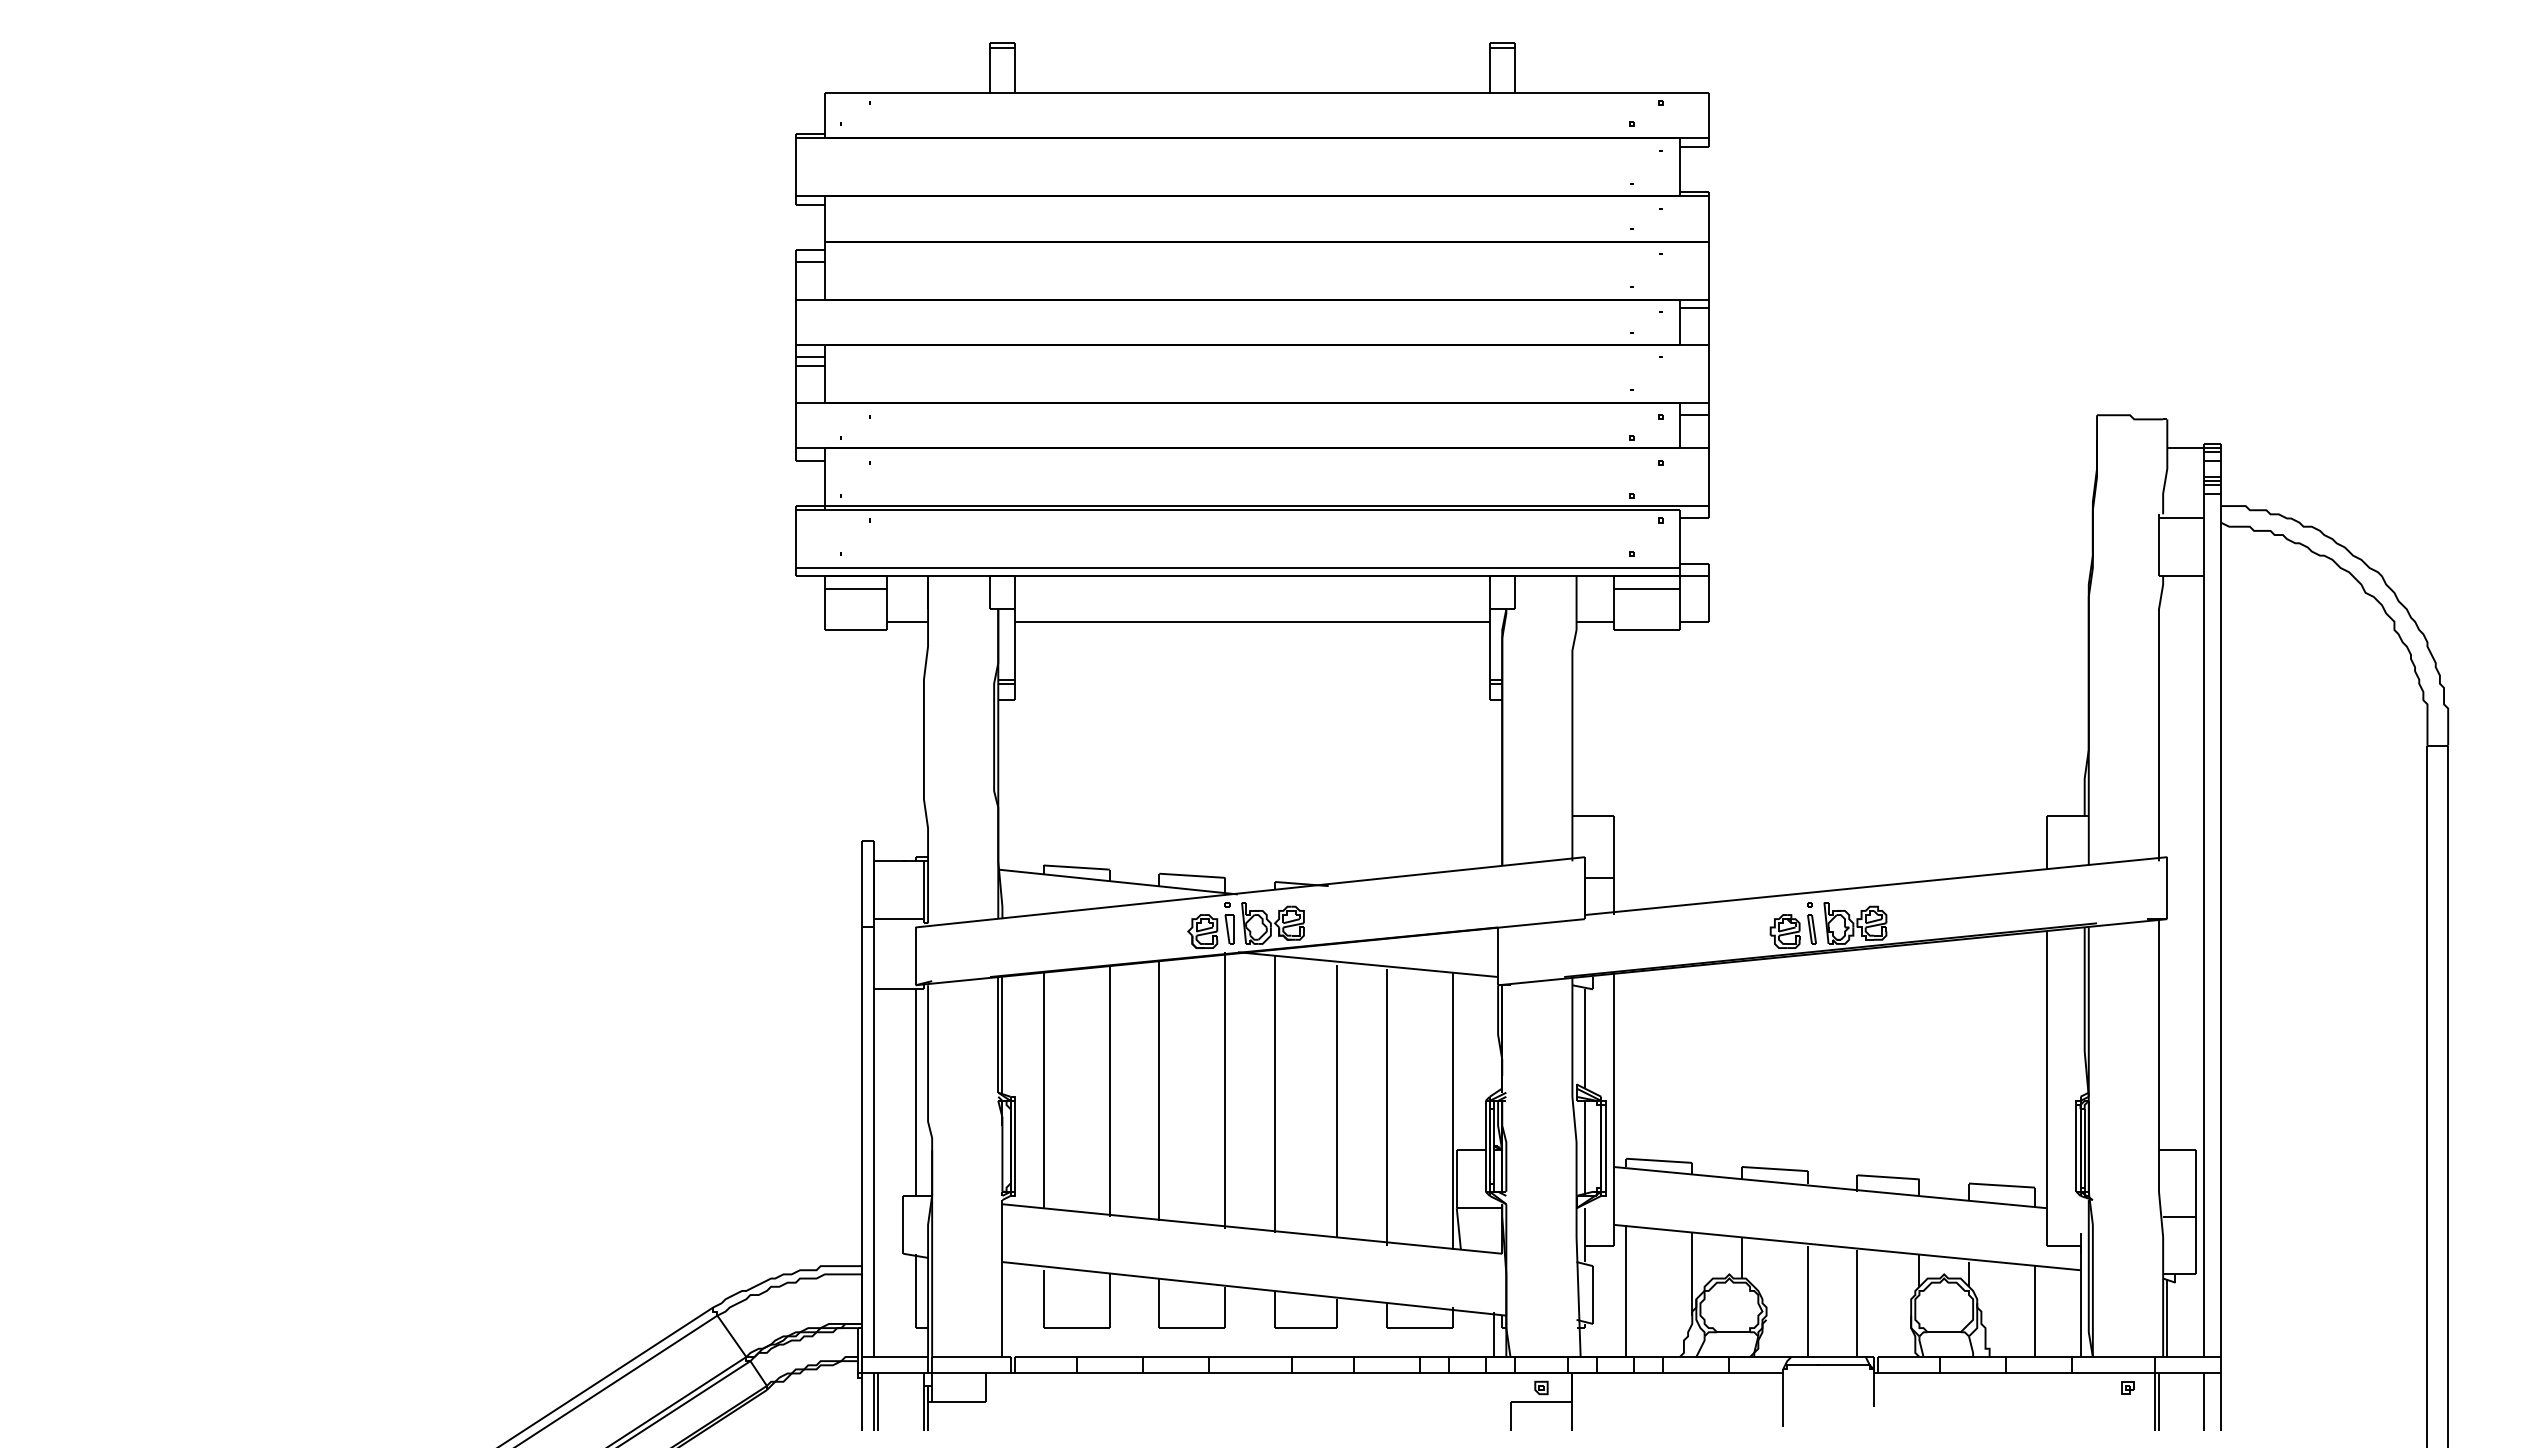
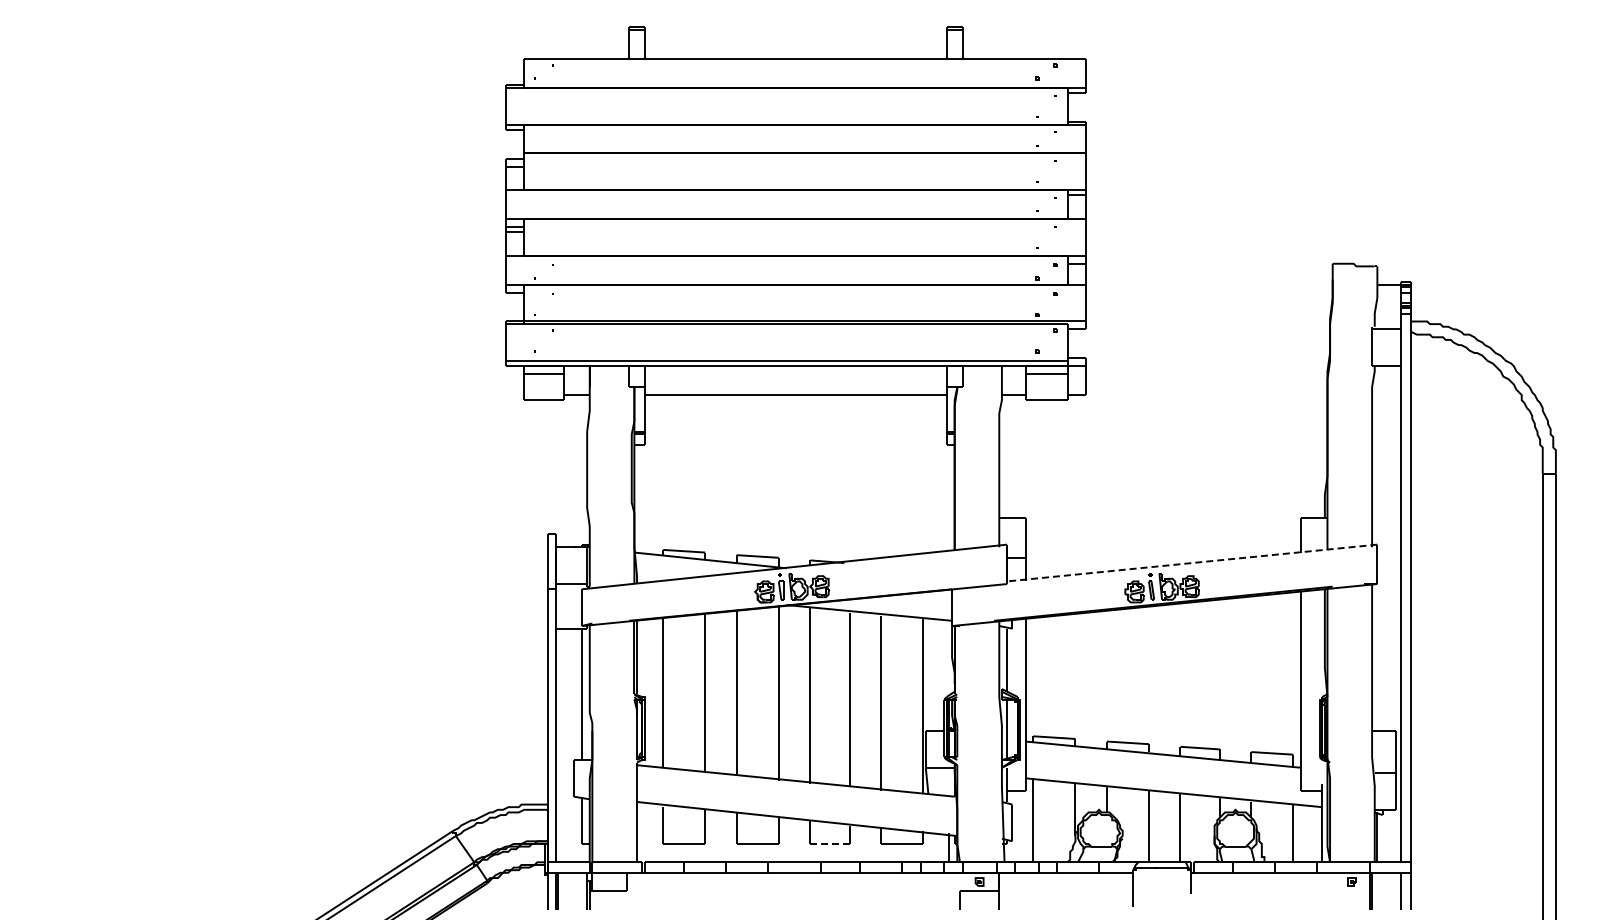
line: (1876, 886) -> (1192, 563), solid -> dashed
line: (1305, 1327) -> (829, 843), solid -> dashed

